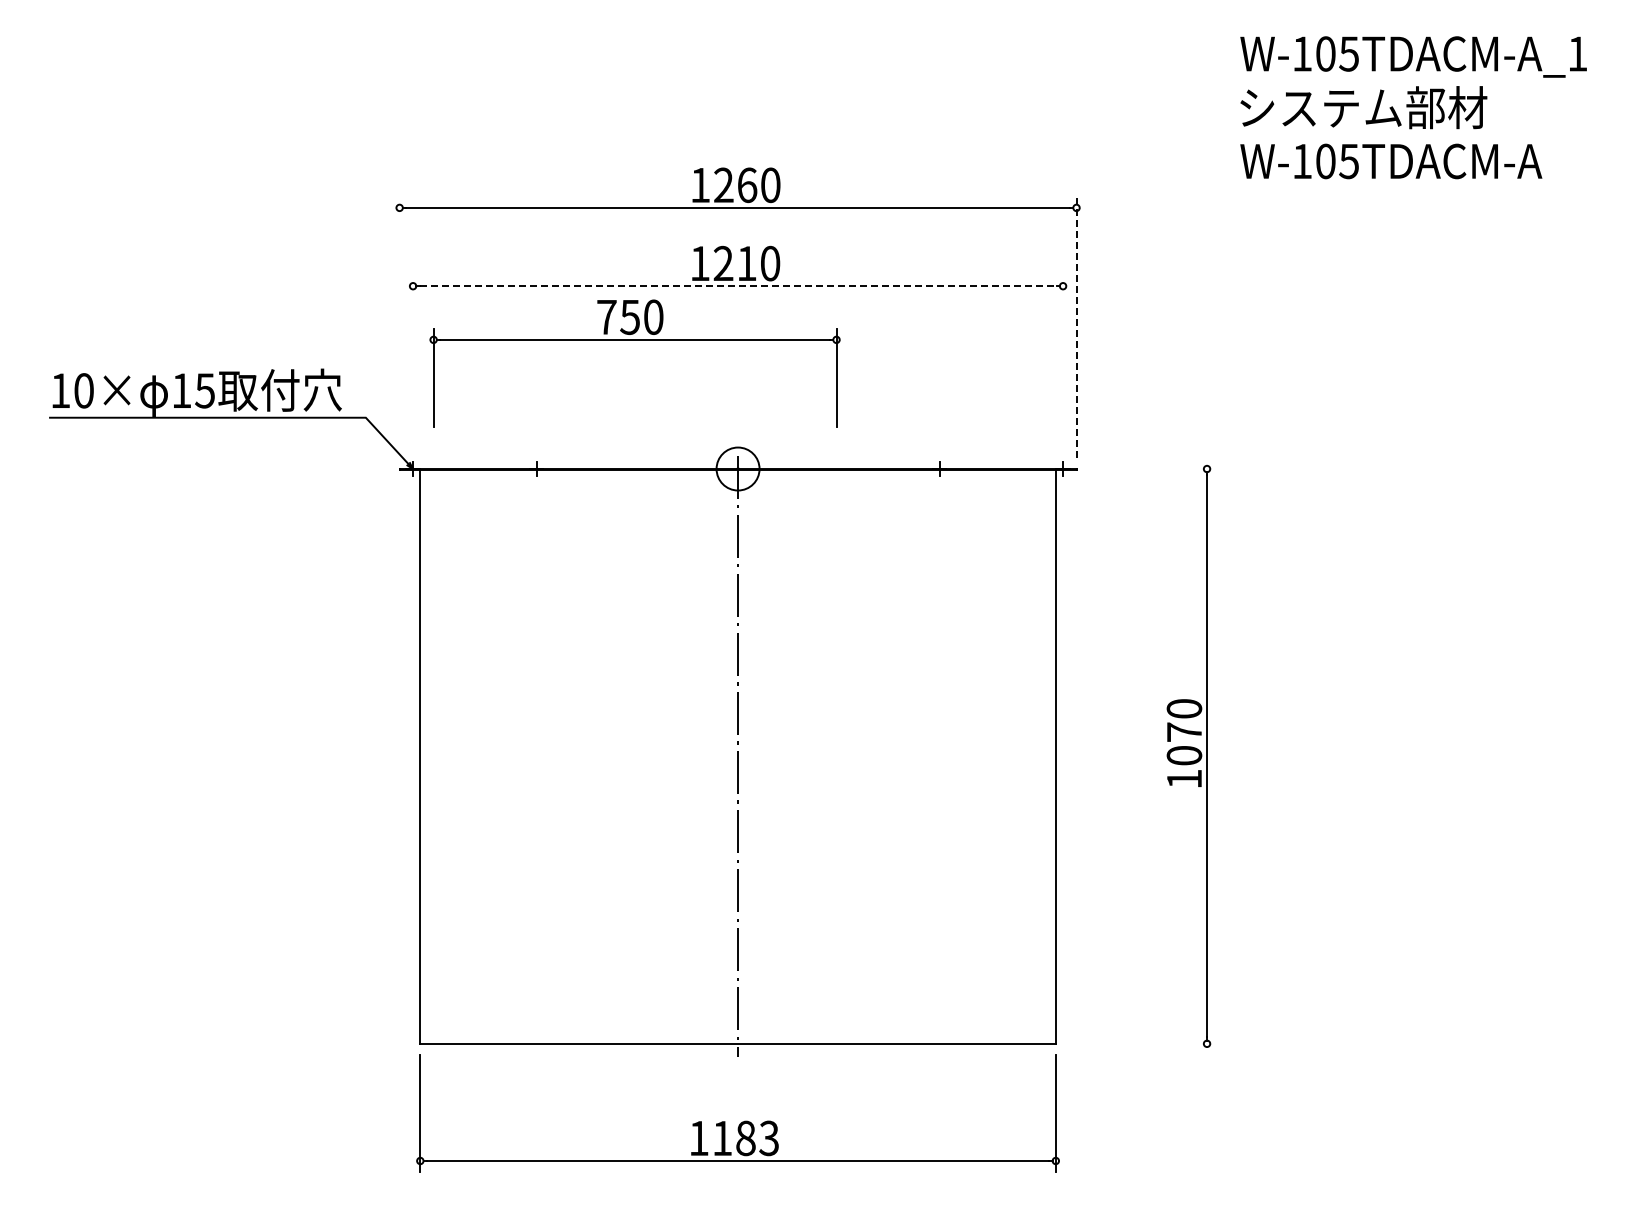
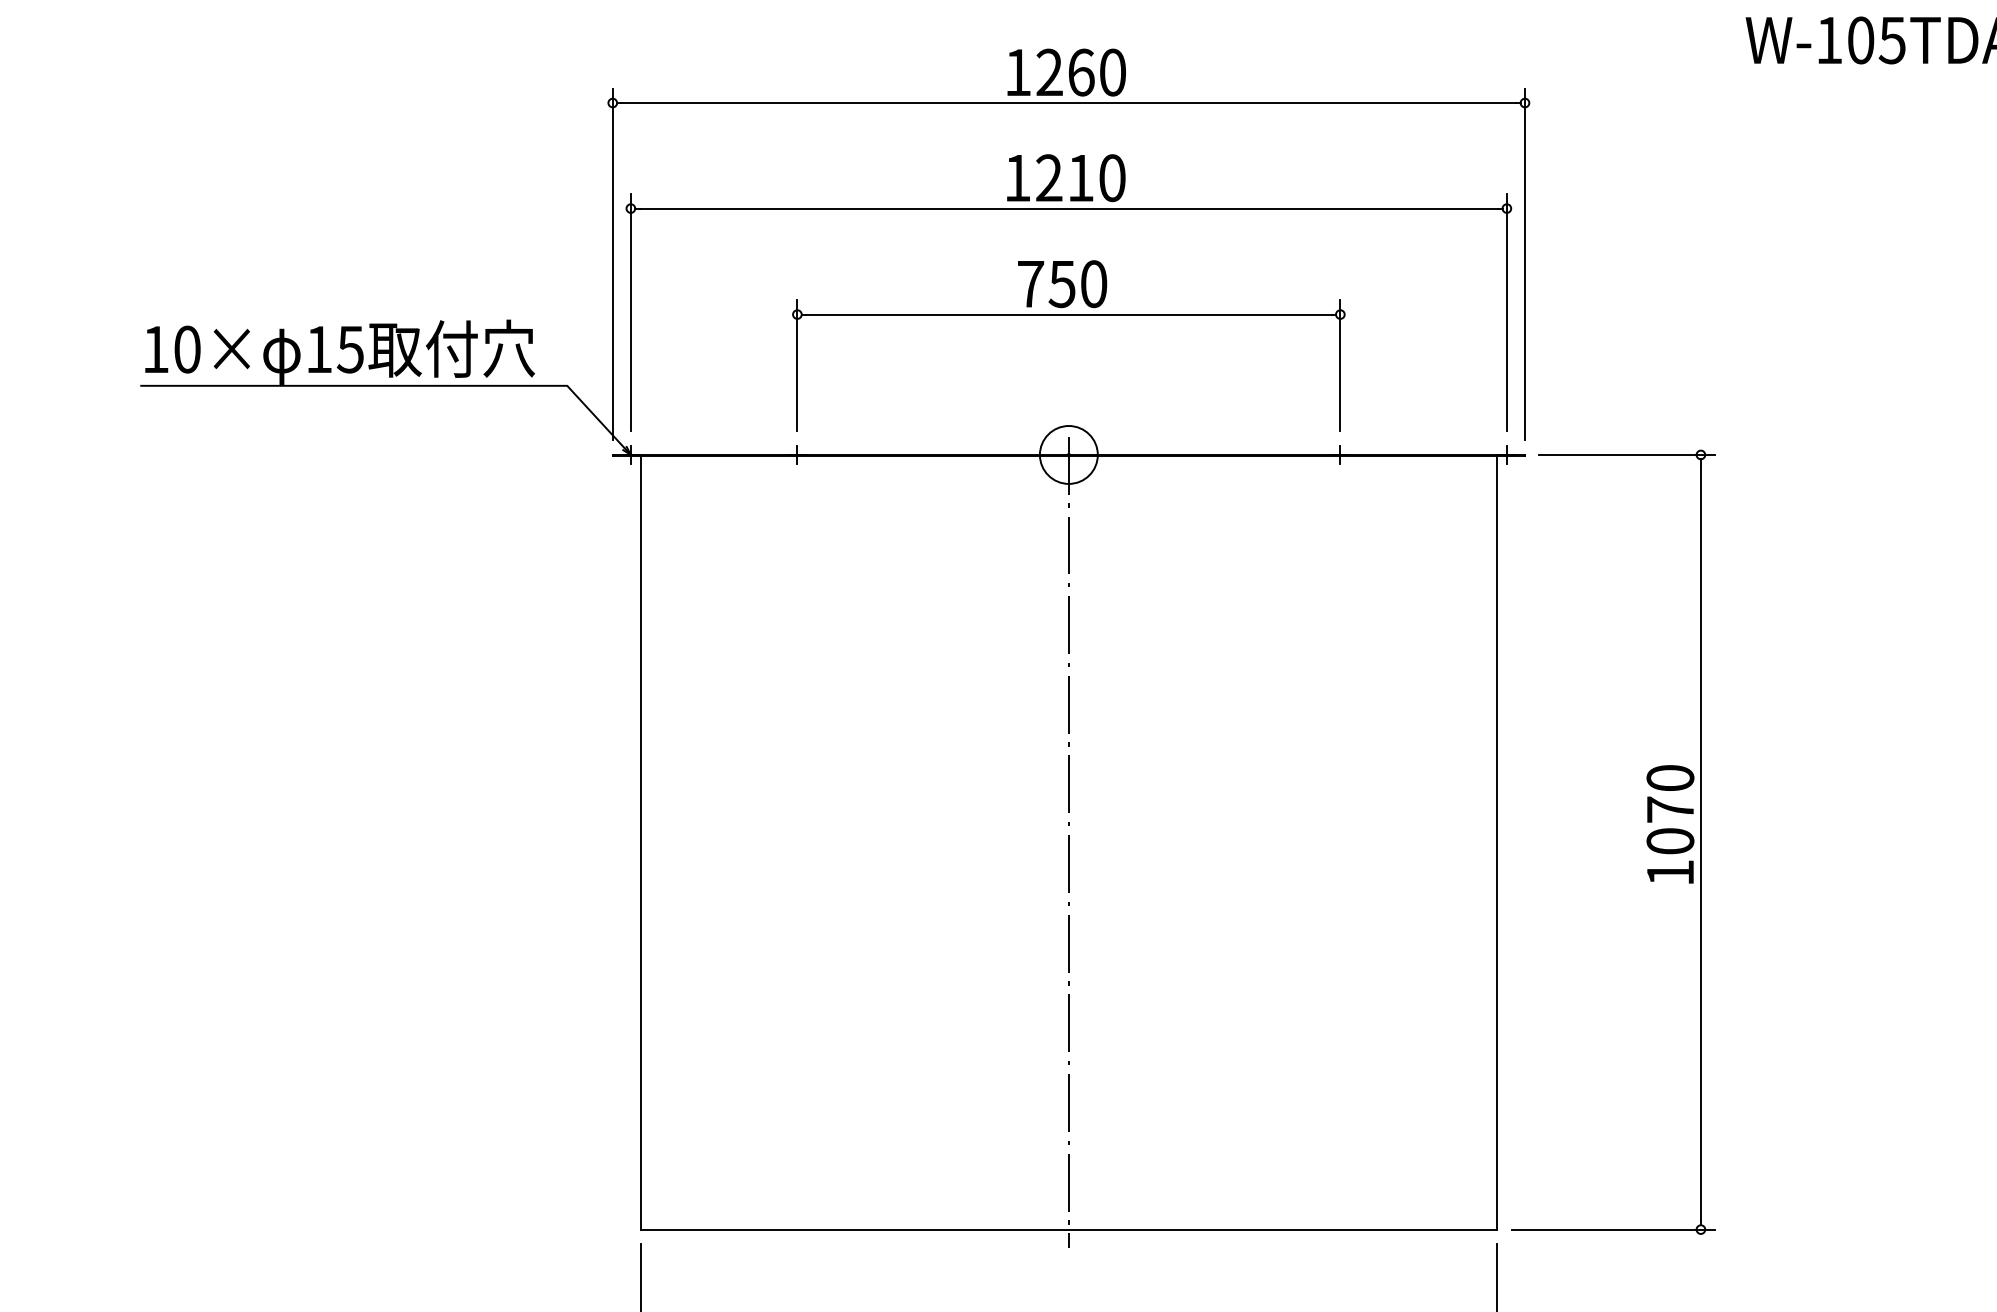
line: (738, 286) -> (1069, 208), dashed -> solid
line: (399, 327) -> (612, 264), added
line: (1076, 327) -> (1524, 264), dashed -> solid
part: (634, 340) -> (1068, 315), moved
line: (413, 363) -> (631, 312), added
line: (1063, 363) -> (1507, 312), added
line: (1152, 469) -> (1627, 455), added
line: (1141, 1043) -> (1612, 1229), added

